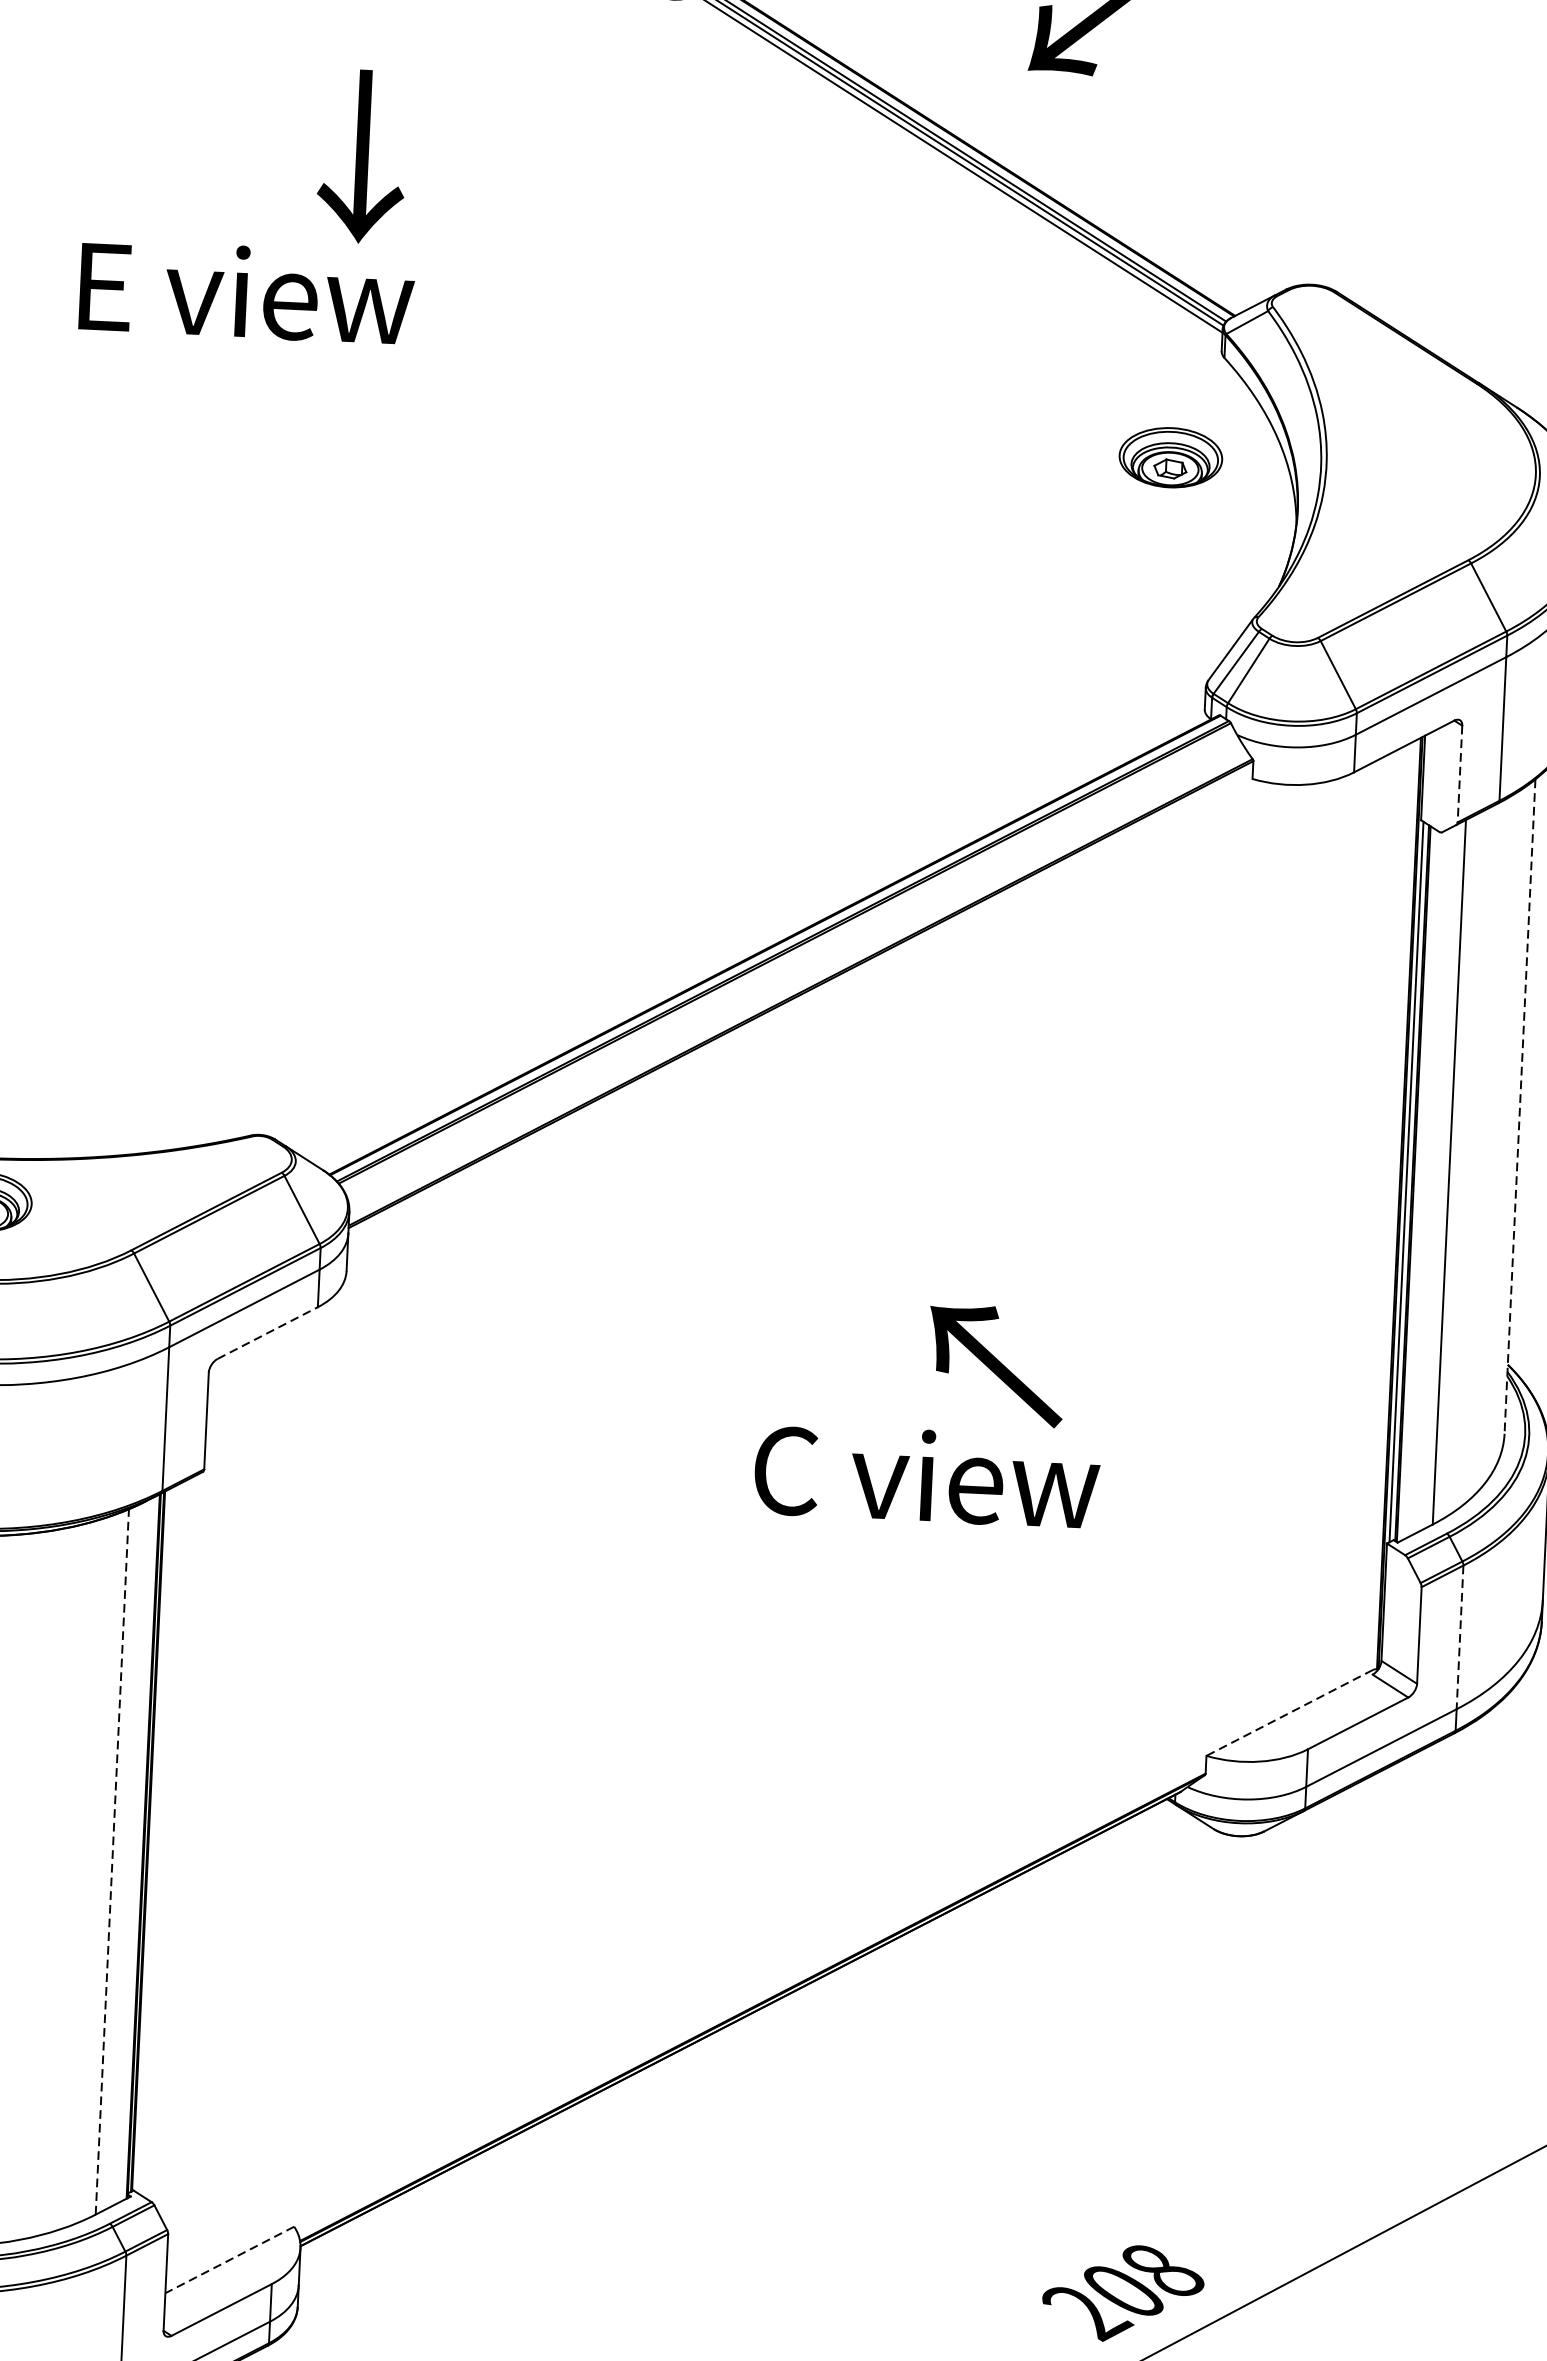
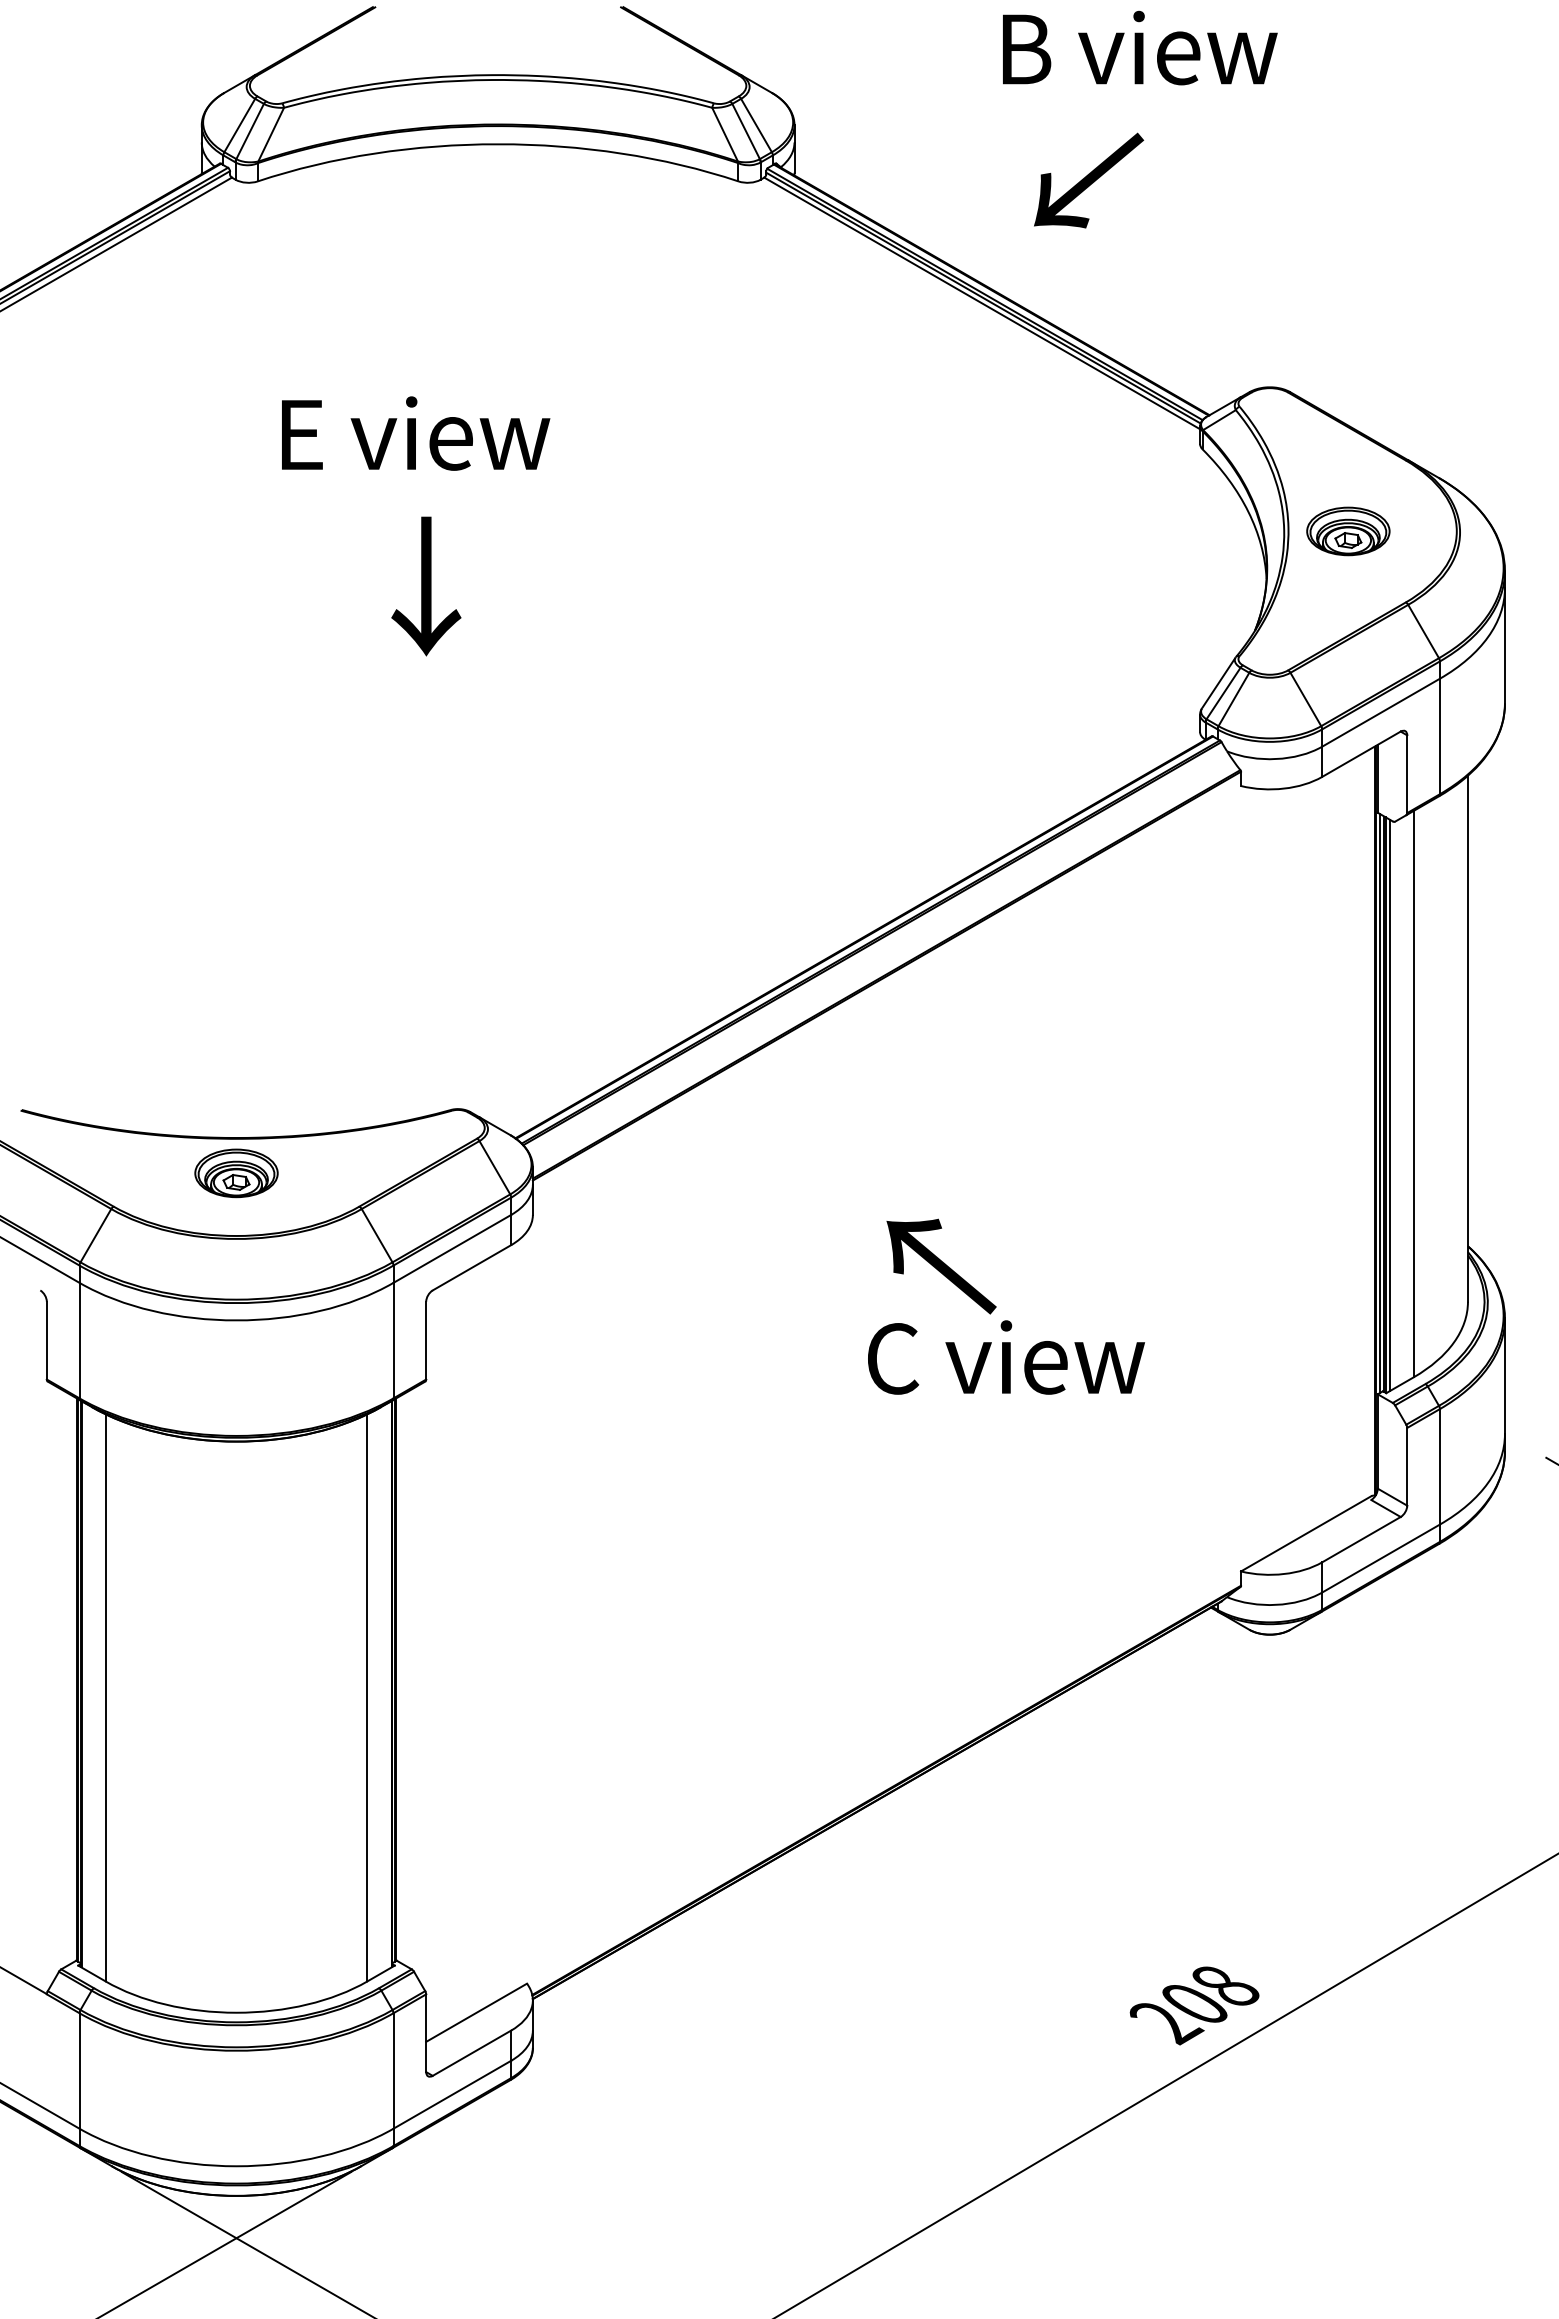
text: (362, 156) -> (426, 586), moved
part: (1171, 457) -> (1348, 531), moved
line: (1460, 774) -> (1407, 774), dashed -> solid
line: (1519, 1107) -> (1467, 1039), dashed -> solid
line: (1418, 1185) -> (1389, 1105), added
line: (268, 1332) -> (472, 1267), dashed -> solid
text: (996, 1365) -> (941, 1266), moved
line: (1459, 1636) -> (1439, 1466), dashed -> solid
line: (1288, 1713) -> (1305, 1534), dashed -> solid
line: (112, 1861) -> (367, 1697), dashed -> solid
line: (229, 2260) -> (476, 2013), dashed -> solid

